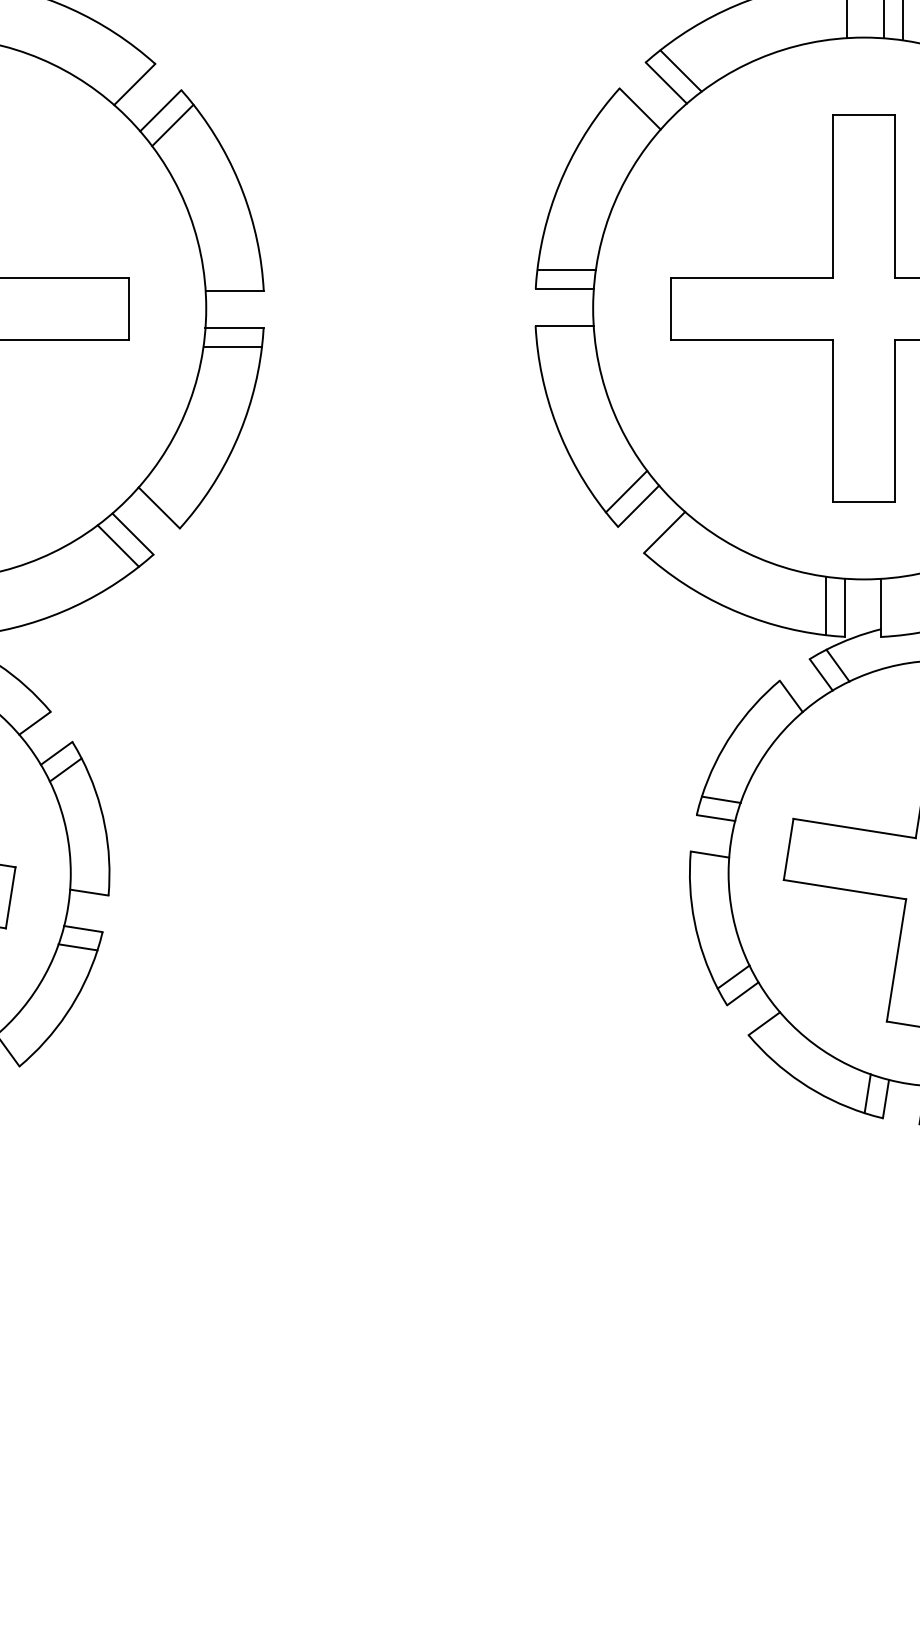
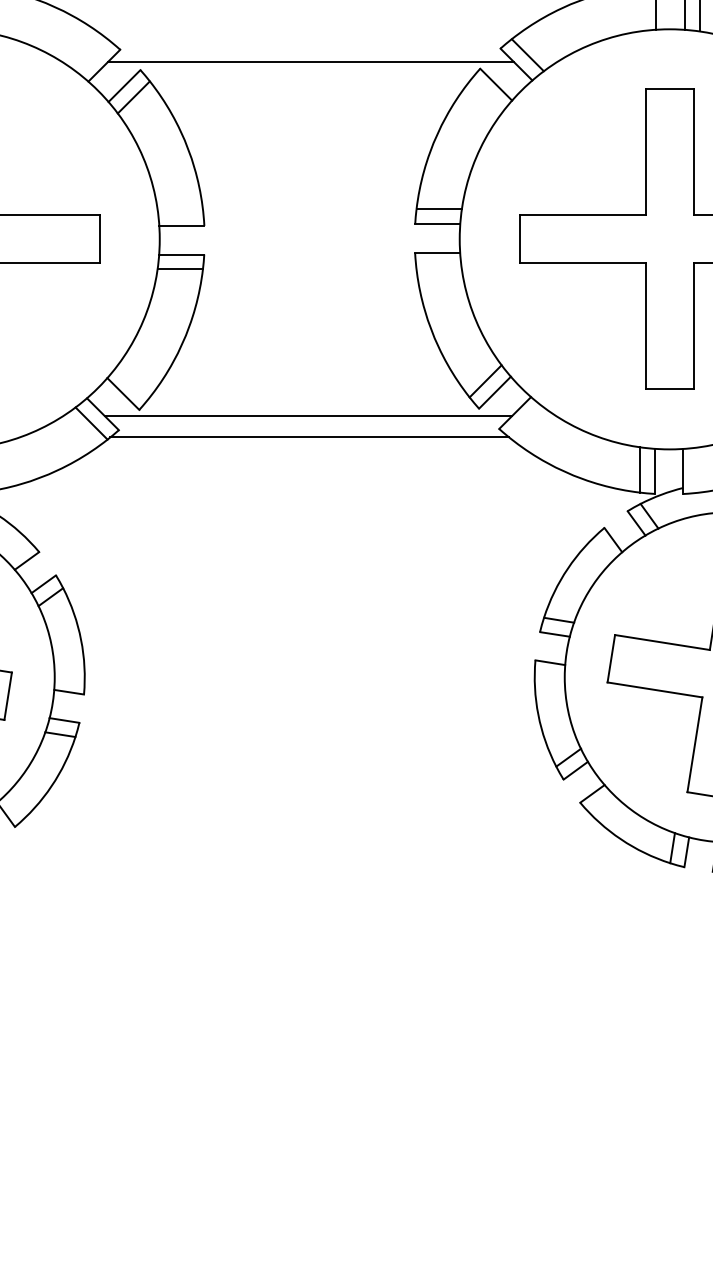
line: (400, 80) -> (310, 62), added
line: (398, 536) -> (308, 416), added
line: (399, 564) -> (309, 437), added

